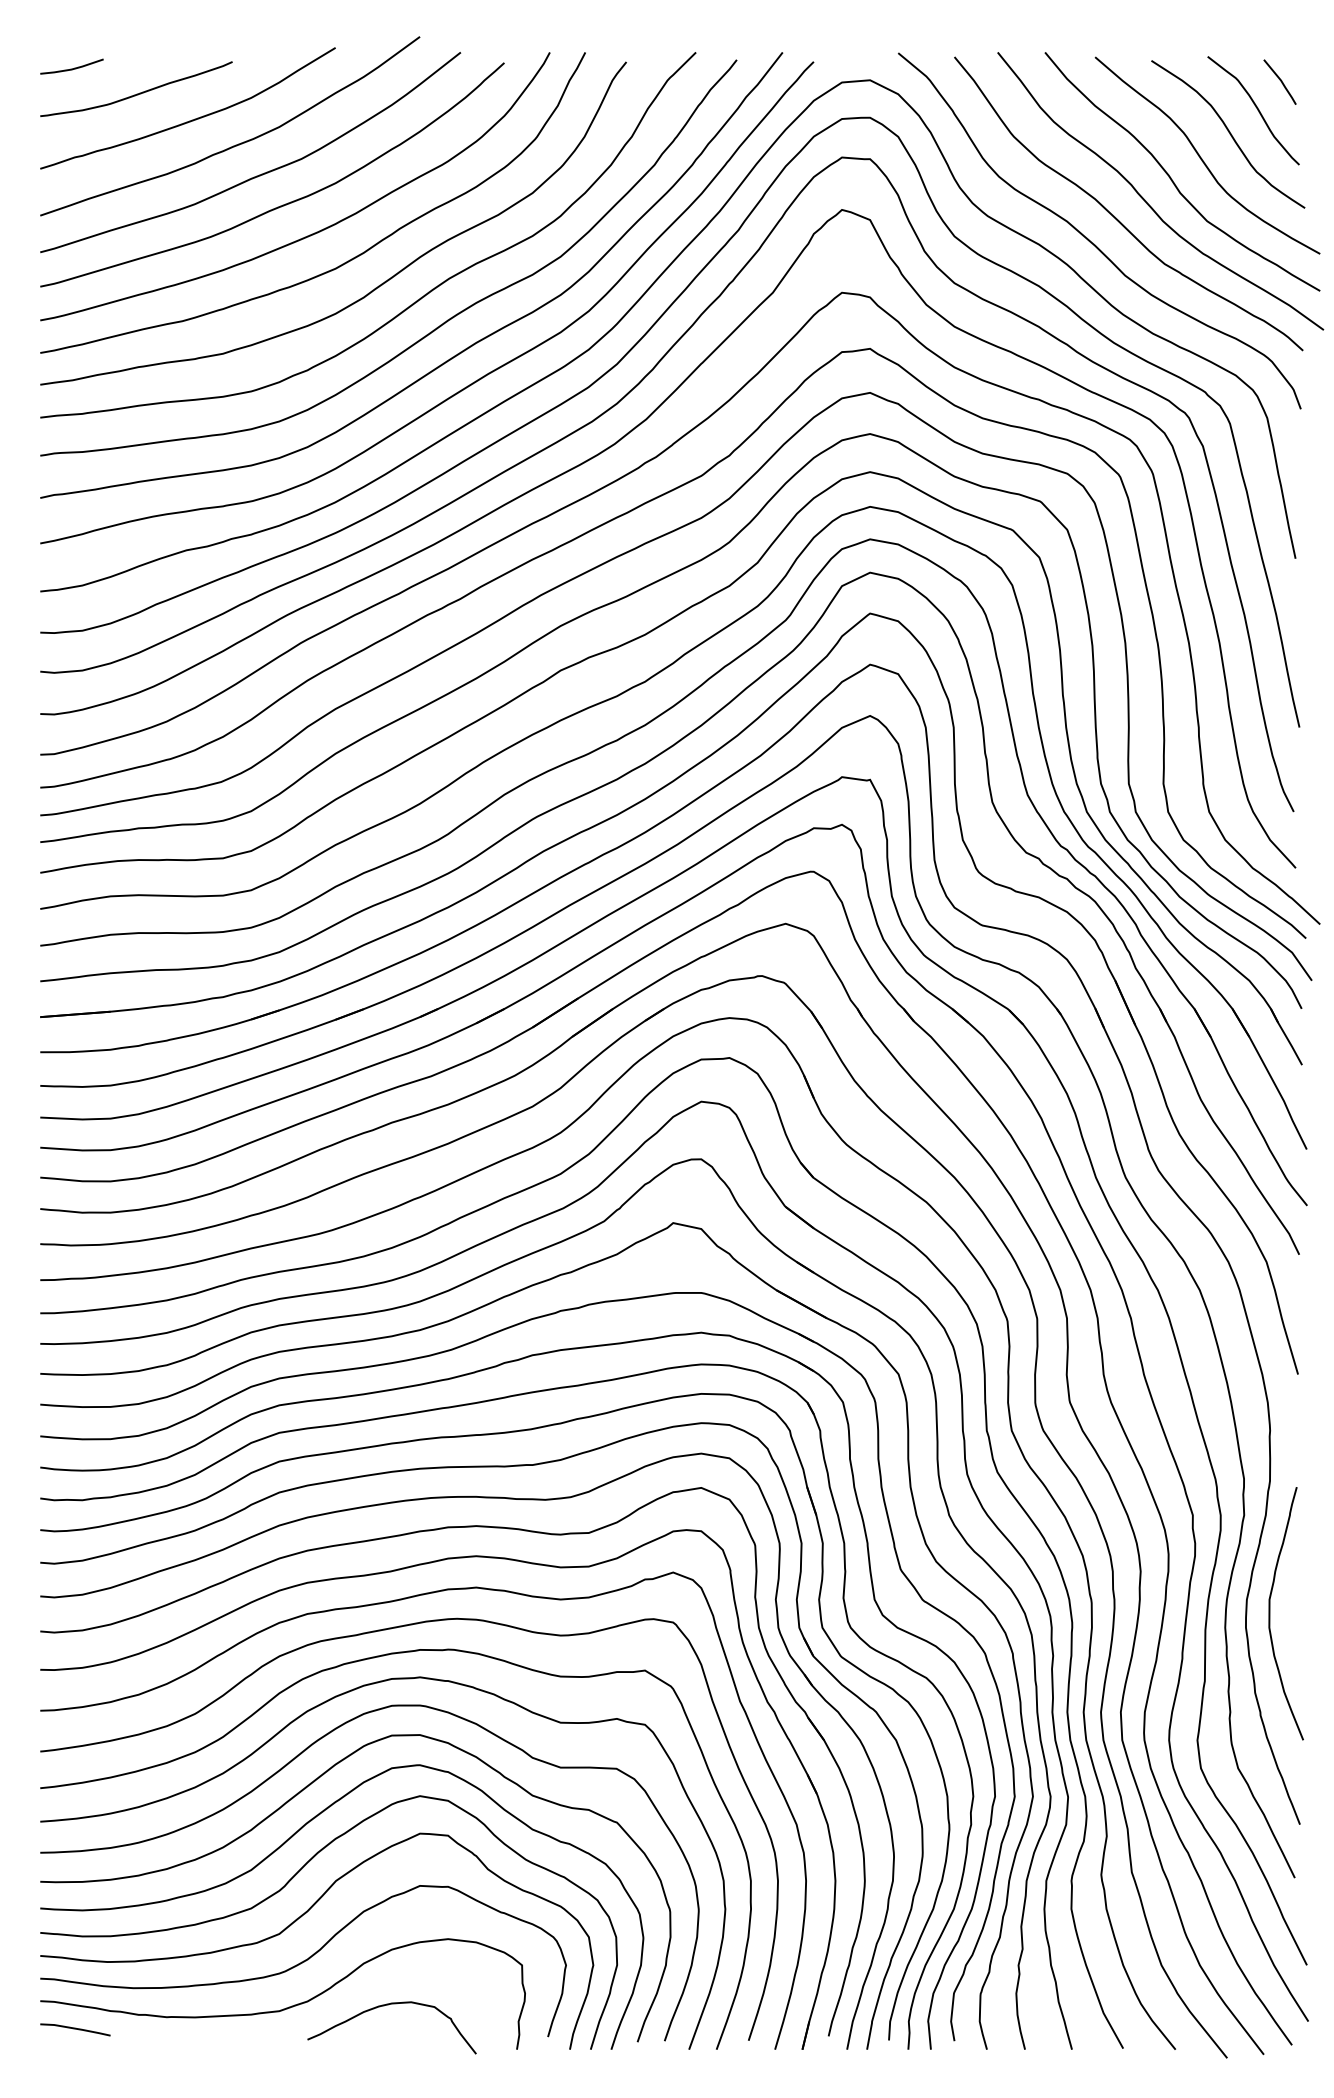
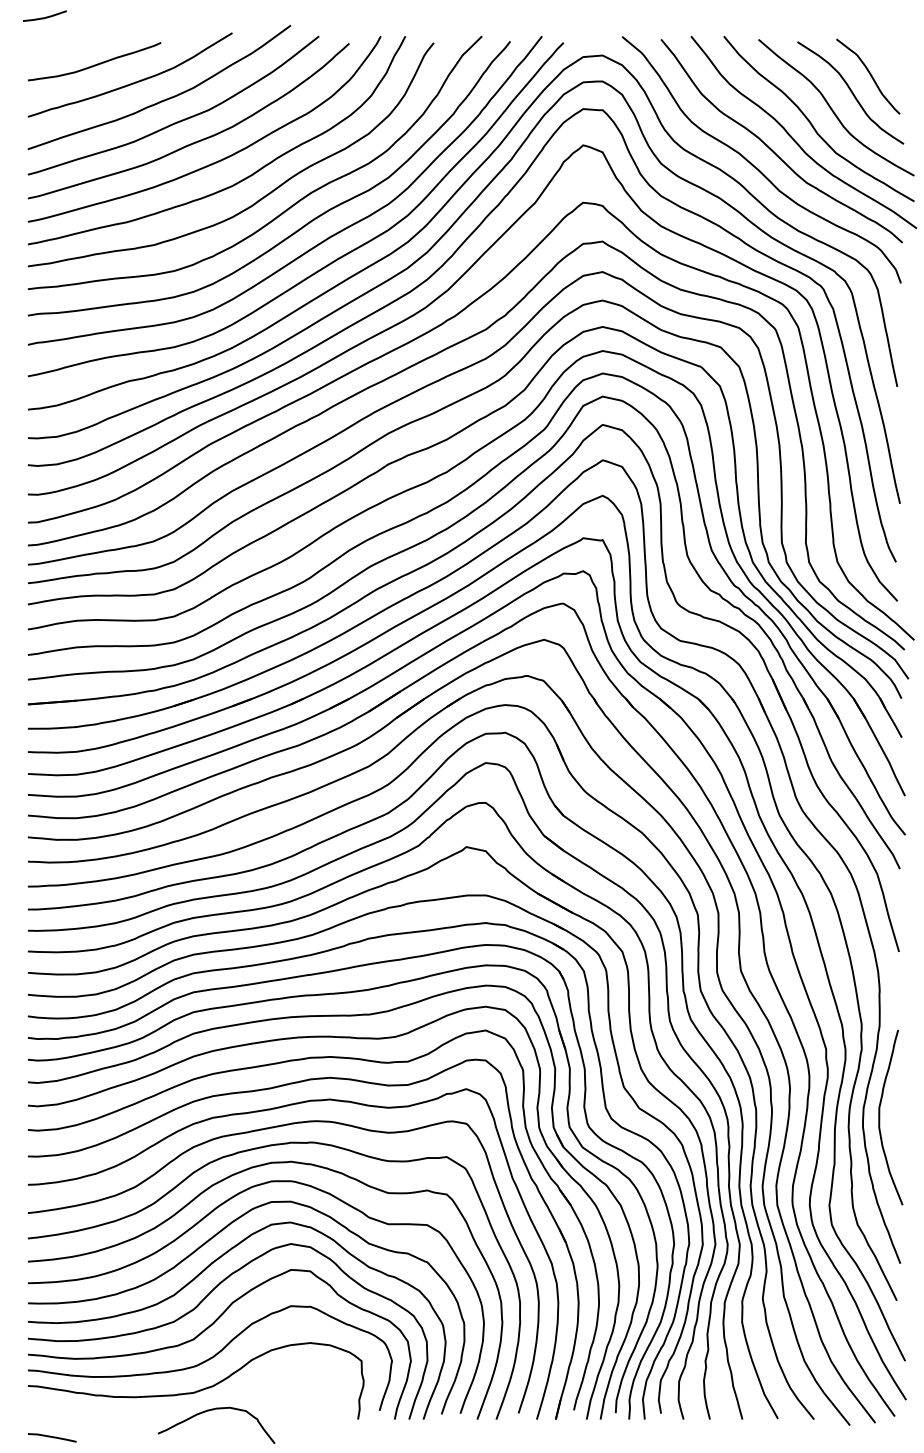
line: (72, 67) -> (45, 16), moved
line: (1279, 81) -> (886, 56), removed
curve: (387, 2006) -> (213, 1410), moved
line: (75, 2029) -> (52, 1437), moved

